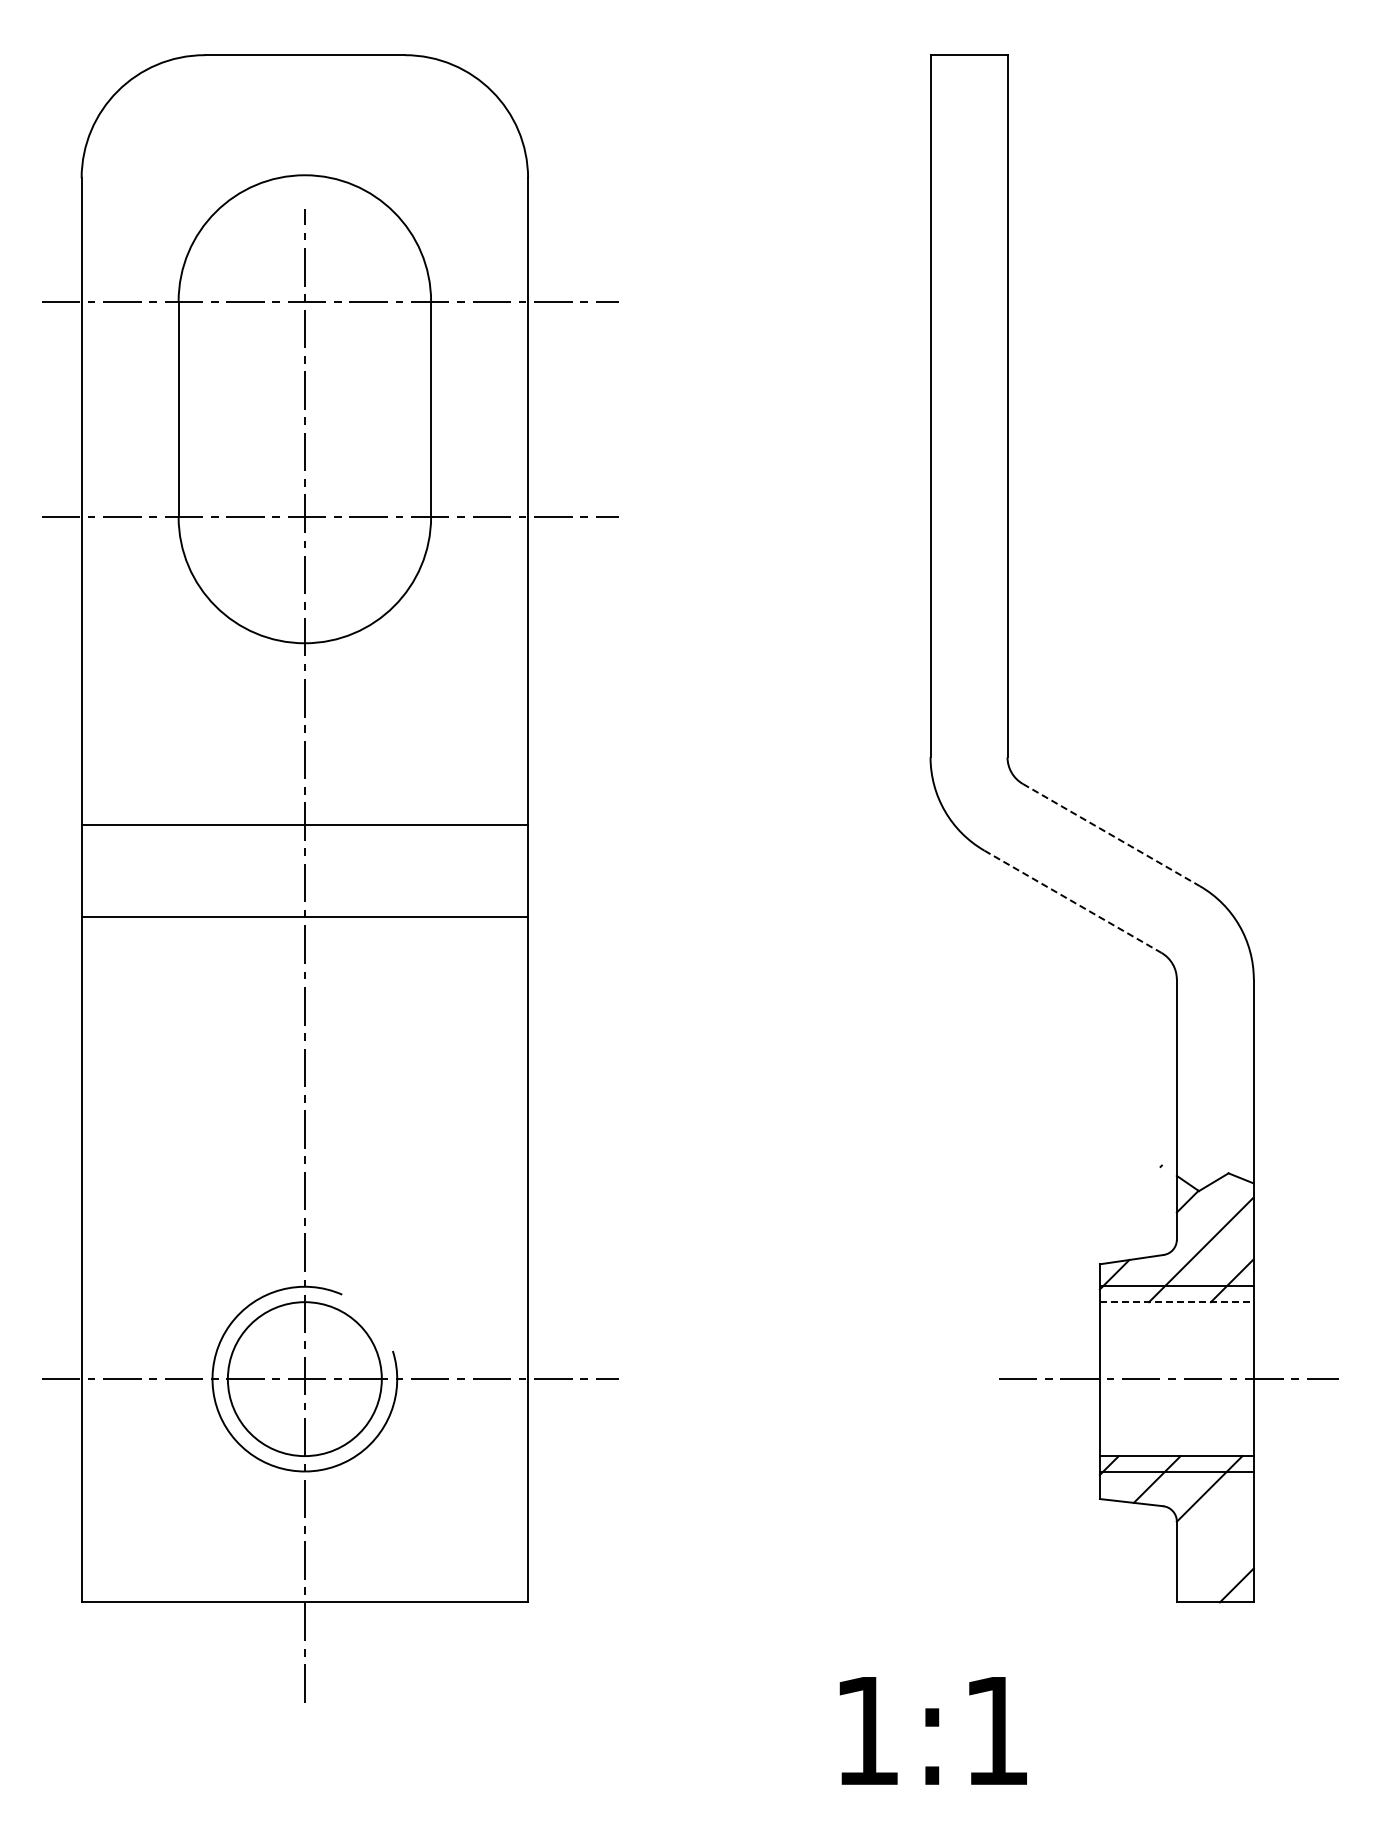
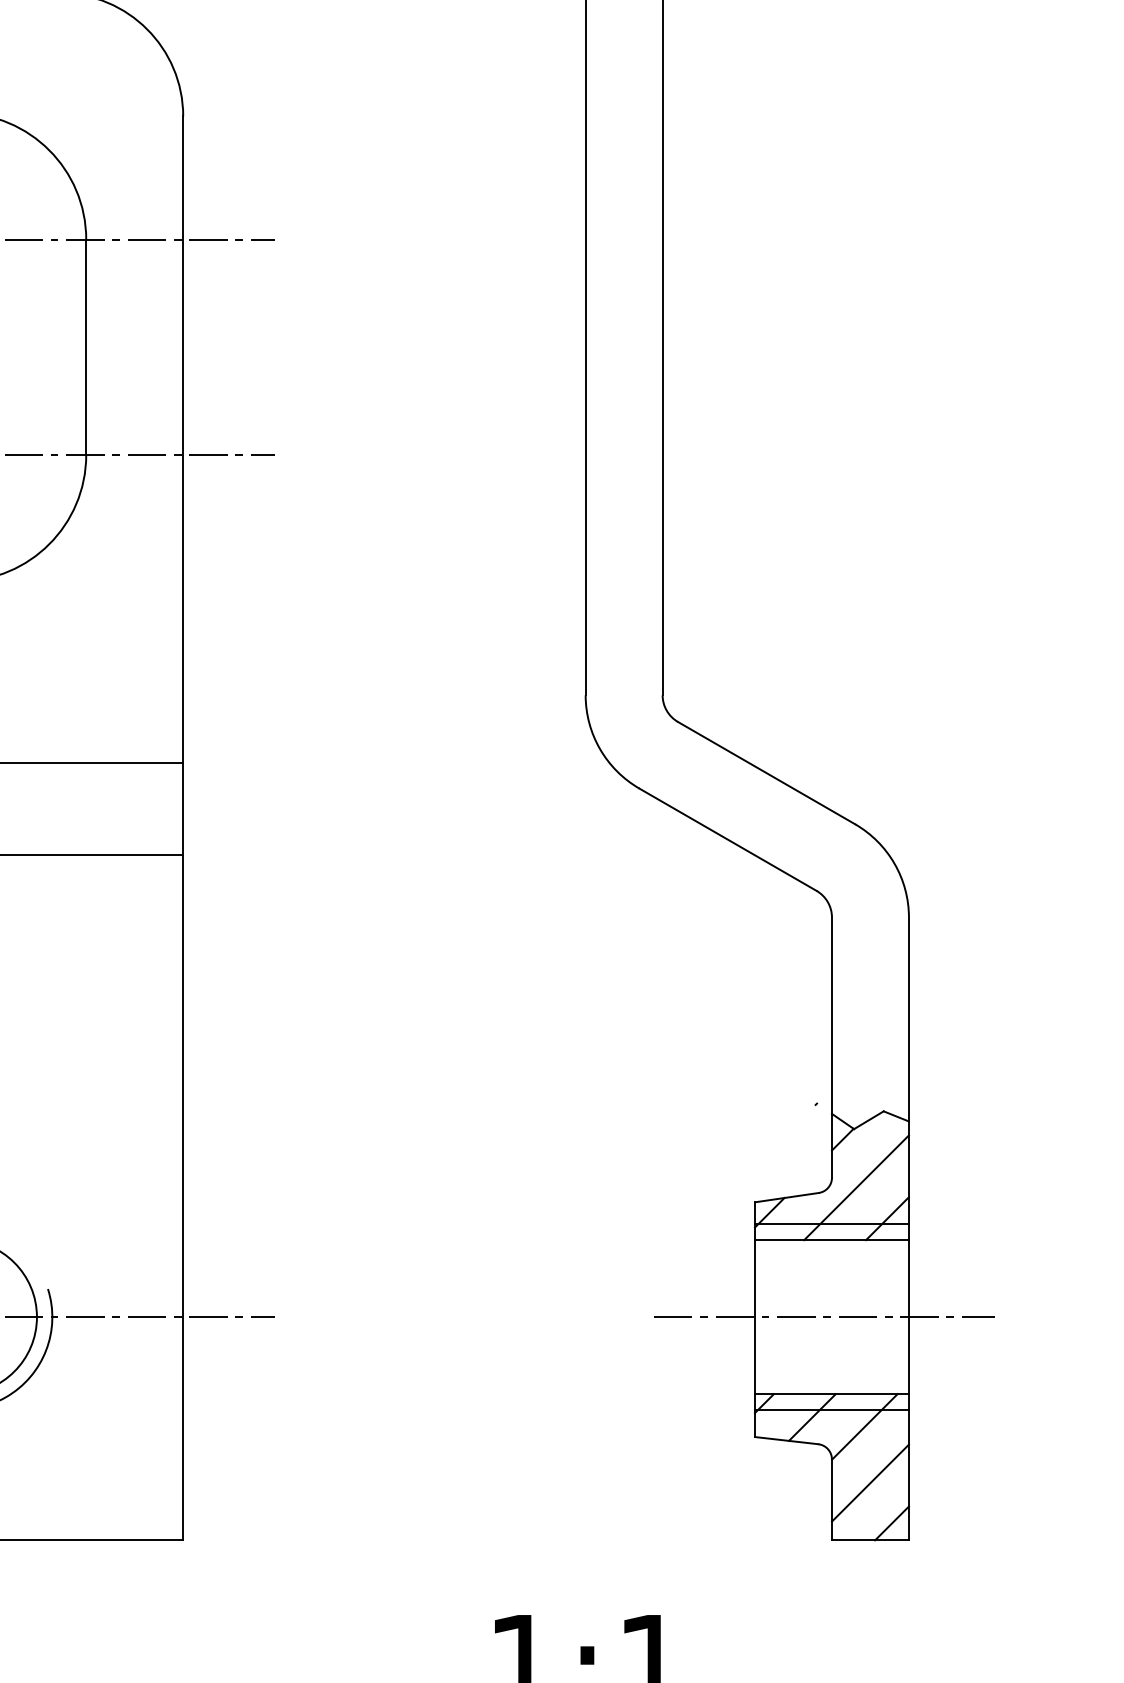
line: (1111, 835) -> (766, 773), dashed -> solid
line: (1073, 902) -> (728, 840), dashed -> solid
line: (1176, 1302) -> (831, 1240), dashed -> solid
line: (1214, 1544) -> (869, 1482), added

